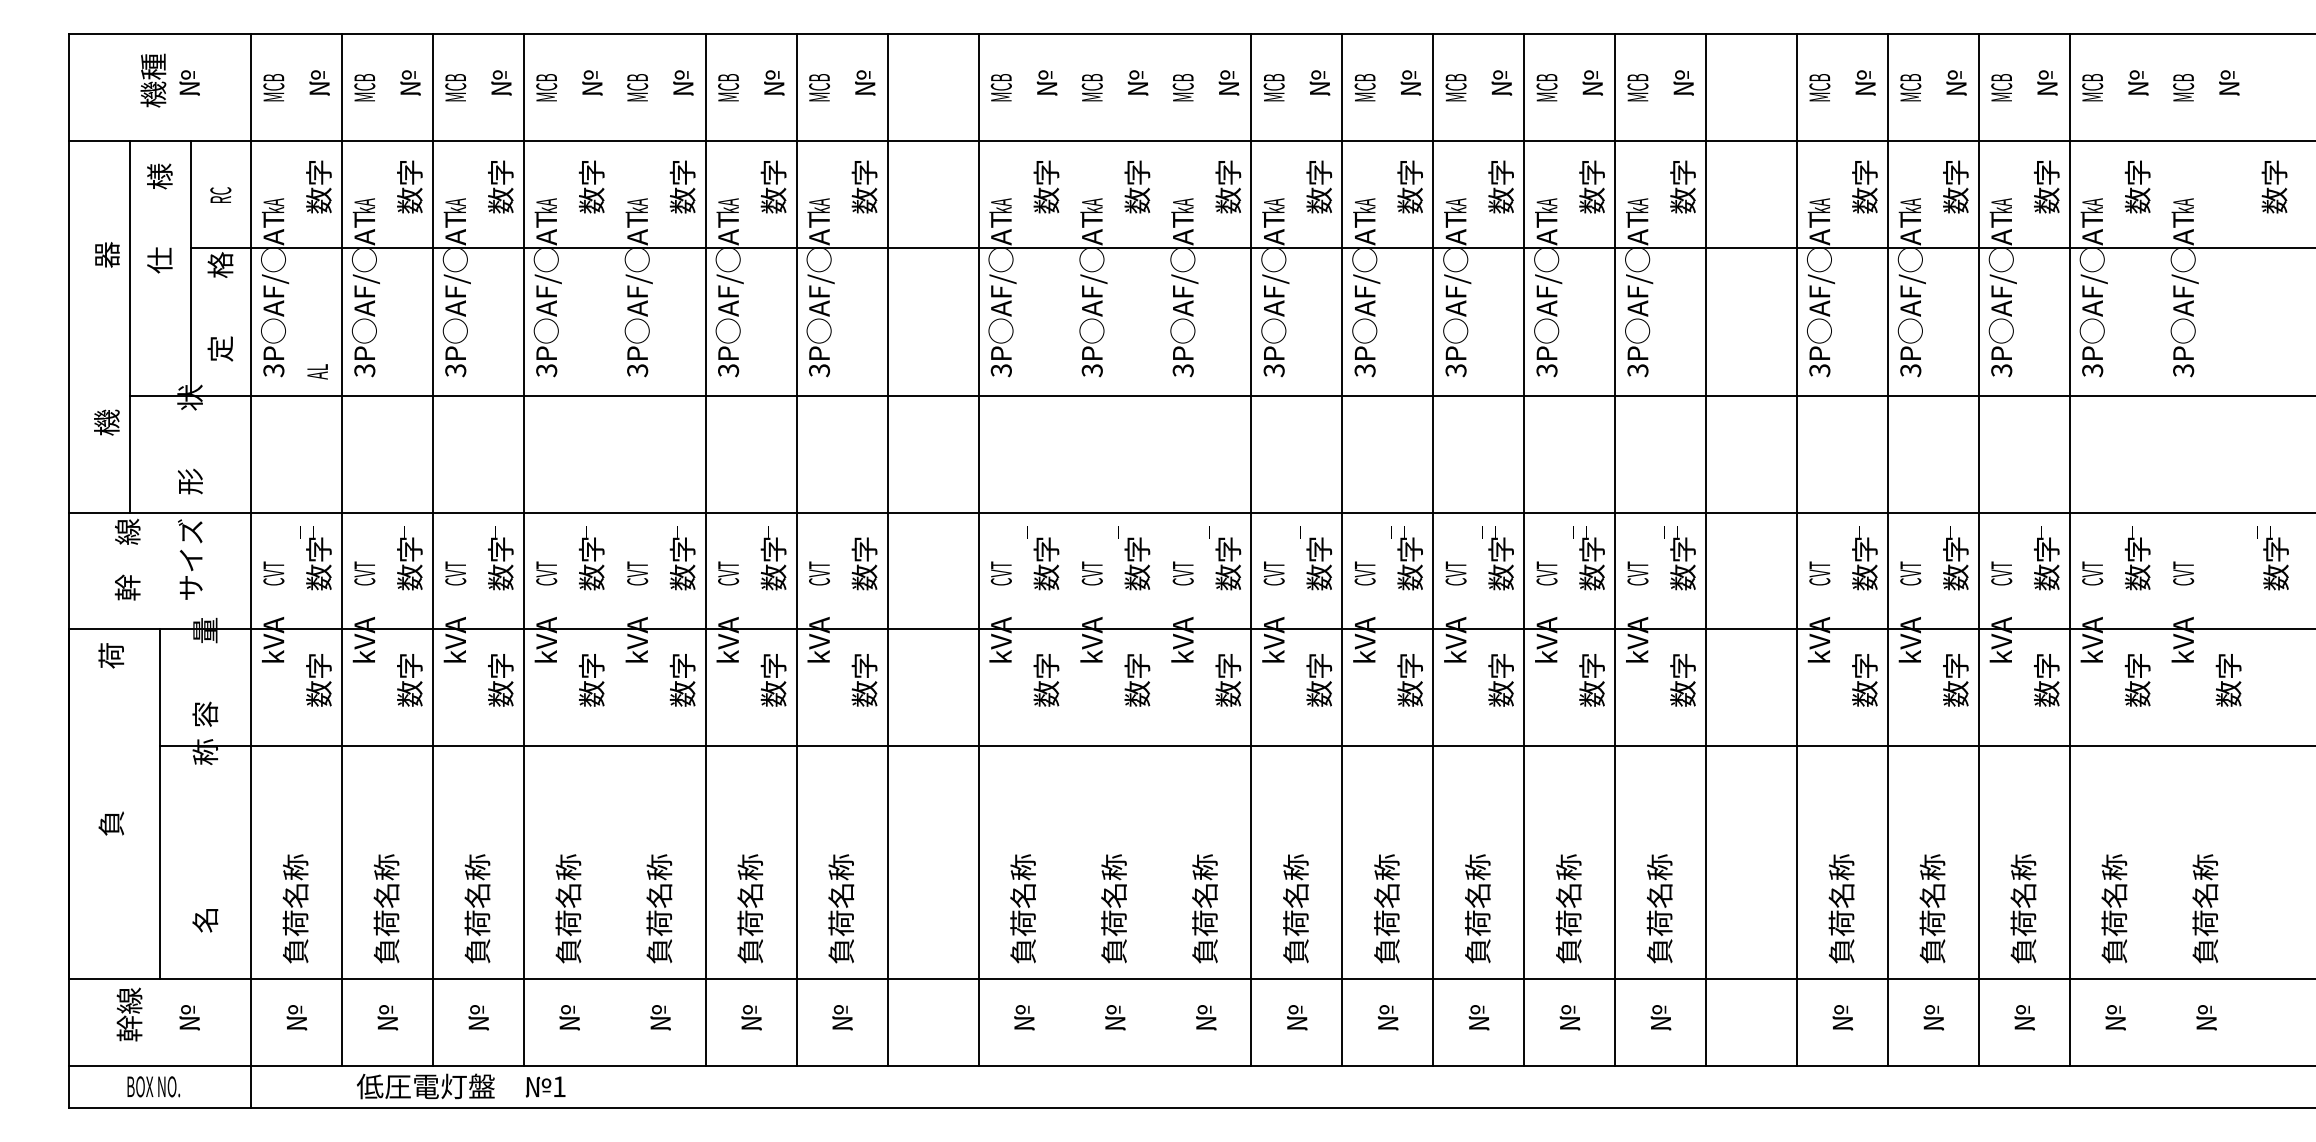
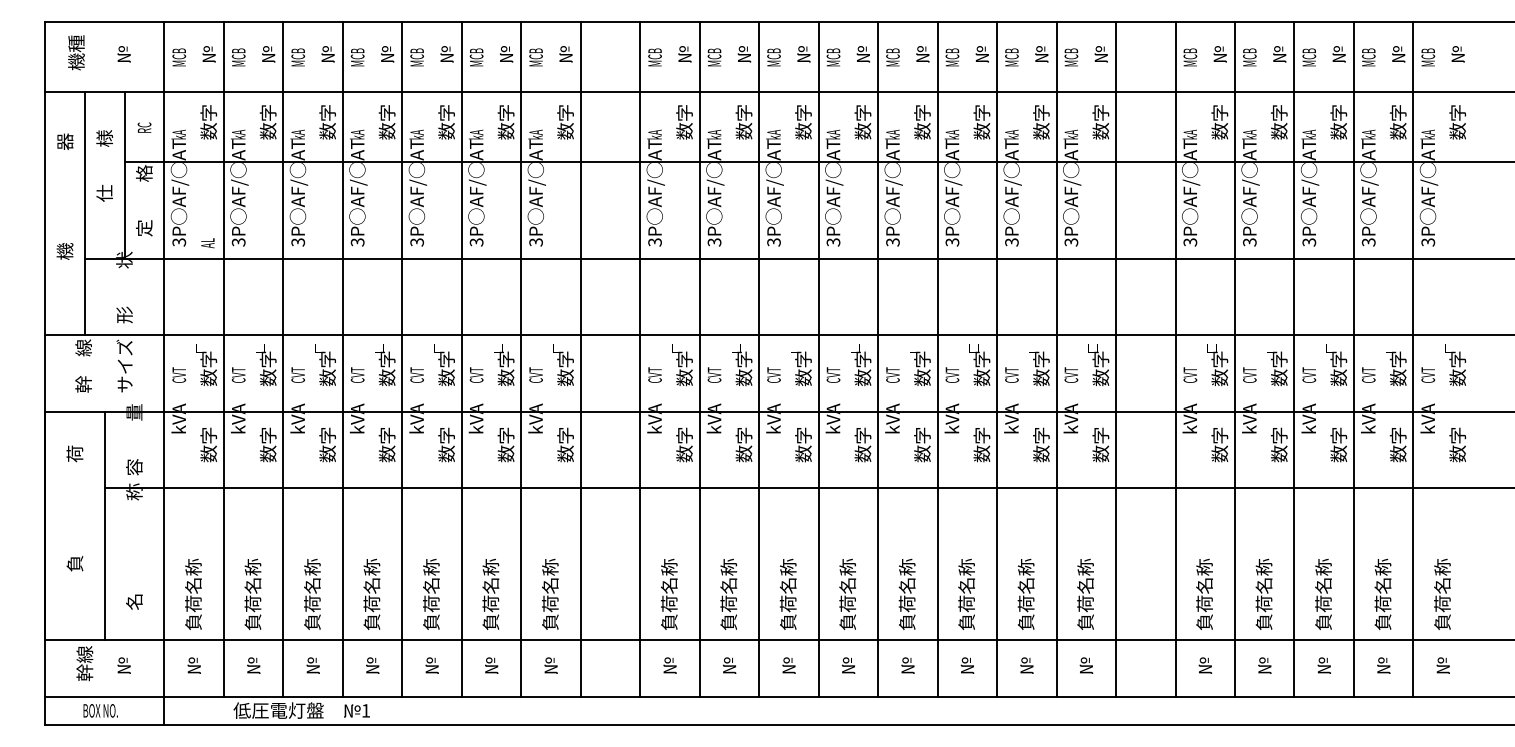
text: (153, 80) -> (76, 52), moved
text: (2274, 187) -> (1457, 122), moved
text: (159, 217) -> (104, 165), moved
text: (106, 338) -> (64, 196), moved
line: (615, 549) -> (402, 359), added
line: (1069, 549) -> (699, 359), added
line: (1161, 549) -> (759, 359), added
line: (2161, 549) -> (1413, 359), added
text: (2272, 558) -> (1455, 365), moved
text: (110, 739) -> (74, 508), moved

